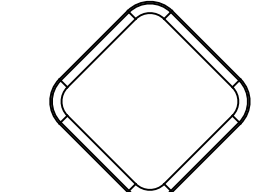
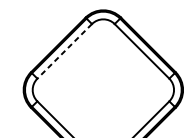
line: (101, 53) -> (64, 51), solid -> dashed

